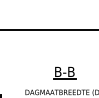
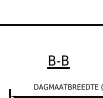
part: (64, 72) -> (58, 61), moved

